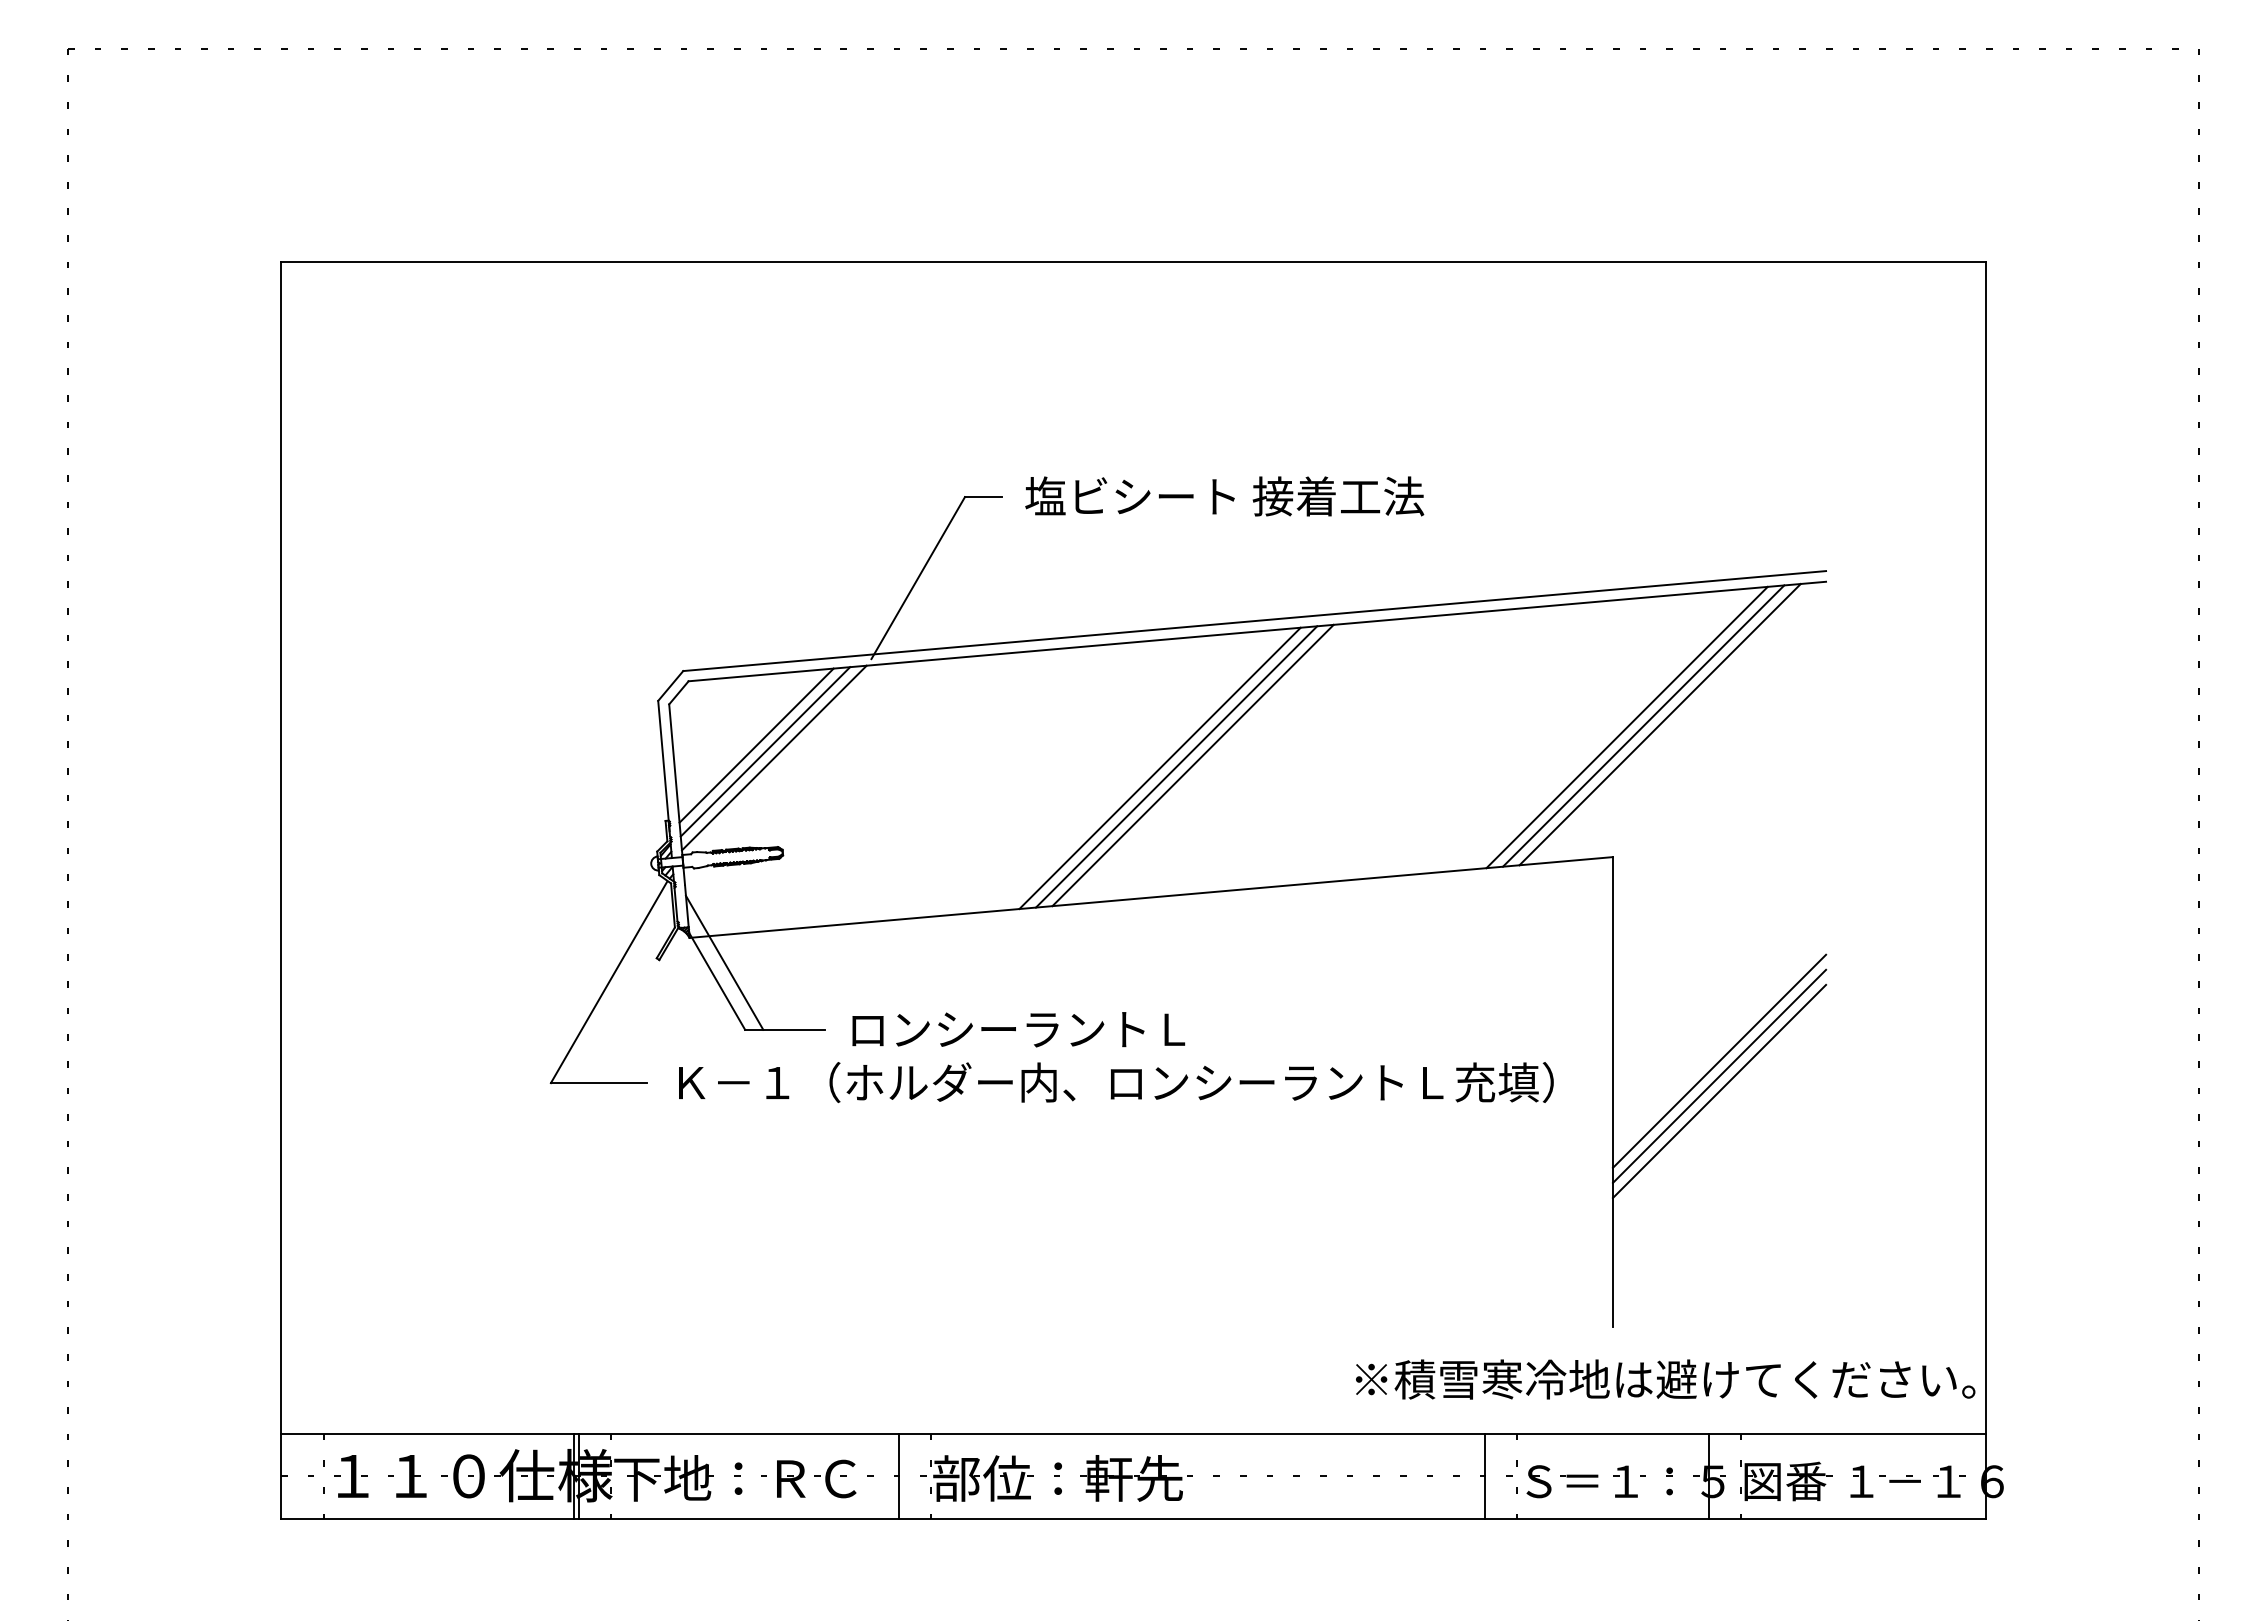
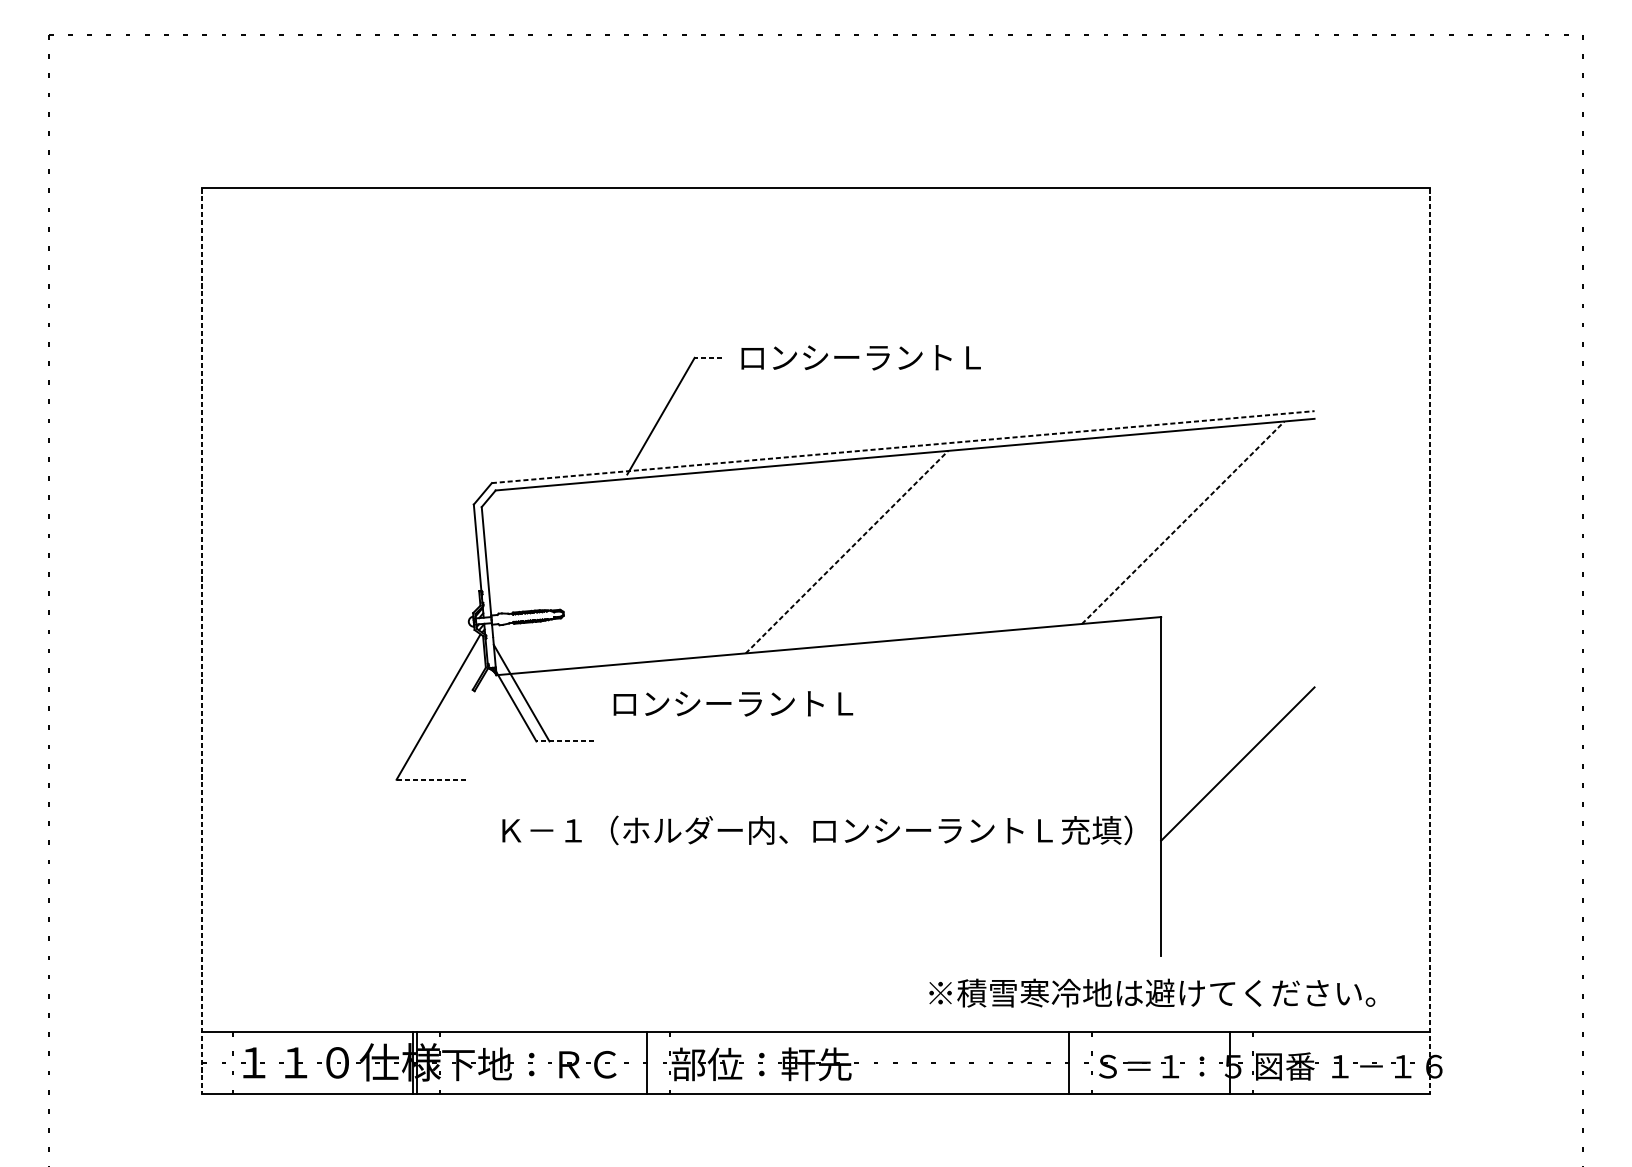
text: (1224, 496) -> (881, 357), 塩ビシート 接着工法 -> ロンシーラントＬ
line: (983, 497) -> (708, 358), solid -> dashed
line: (1254, 621) -> (903, 447), solid -> dashed
line: (1659, 724) -> (1194, 521), removed
line: (1643, 726) -> (1183, 523), solid -> dashed
line: (1626, 727) -> (1170, 523), removed
line: (756, 745) -> (544, 536), removed
line: (765, 751) -> (551, 541), removed
line: (774, 757) -> (557, 545), removed
line: (1192, 765) -> (858, 551), removed
line: (1176, 766) -> (846, 551), solid -> dashed
line: (1159, 768) -> (834, 553), removed
line: (281, 890) -> (202, 641), solid -> dashed
line: (1985, 890) -> (1429, 641), solid -> dashed
line: (784, 1029) -> (564, 741), solid -> dashed
text: (1018, 1029) -> (733, 703), moved
line: (1719, 1075) -> (1237, 774), removed
text: (1116, 1082) -> (817, 830), moved
line: (598, 1083) -> (430, 780), solid -> dashed
line: (1719, 1091) -> (1237, 785), removed
text: (1665, 1379) -> (1152, 993), moved

